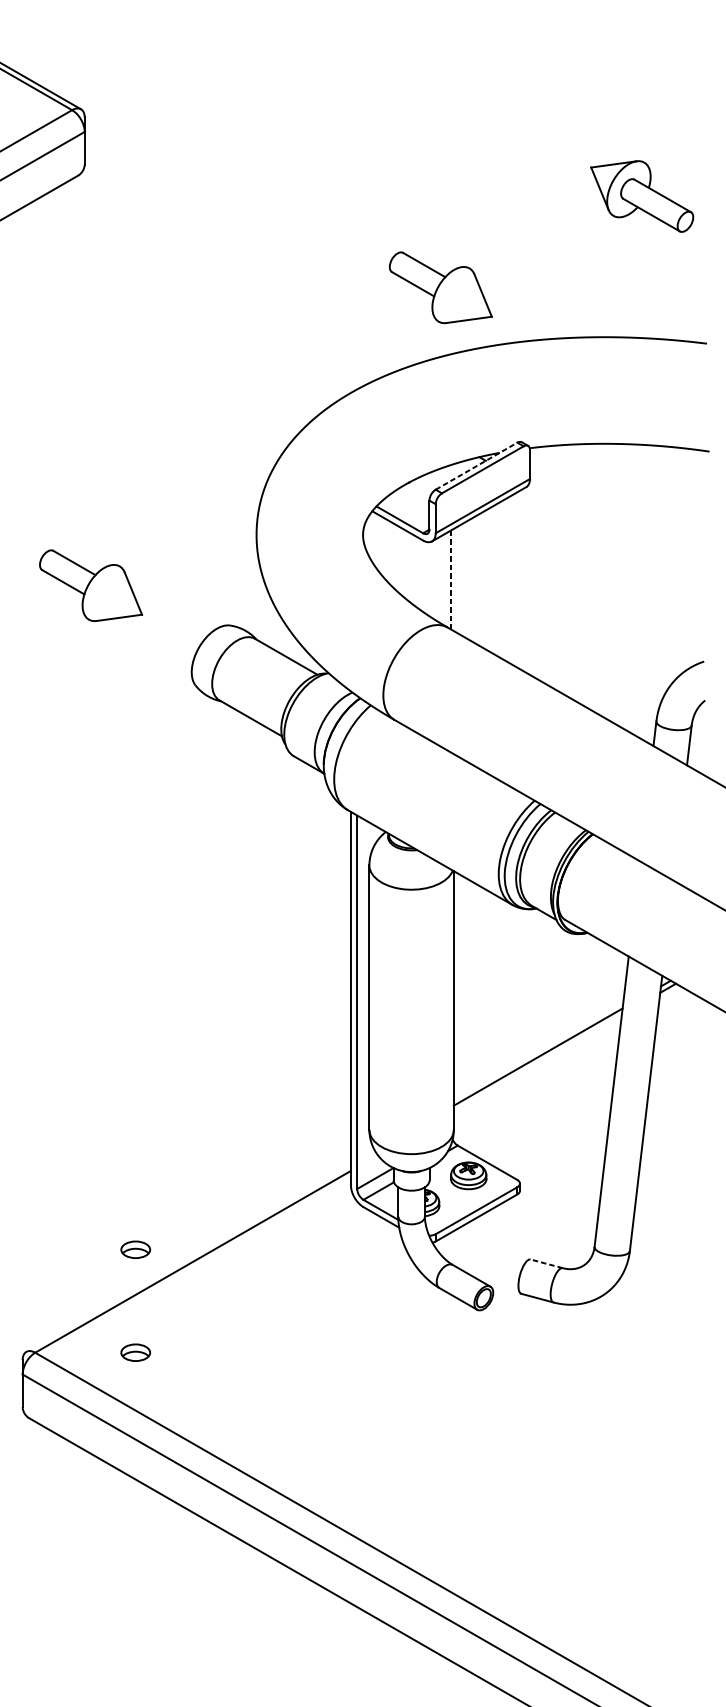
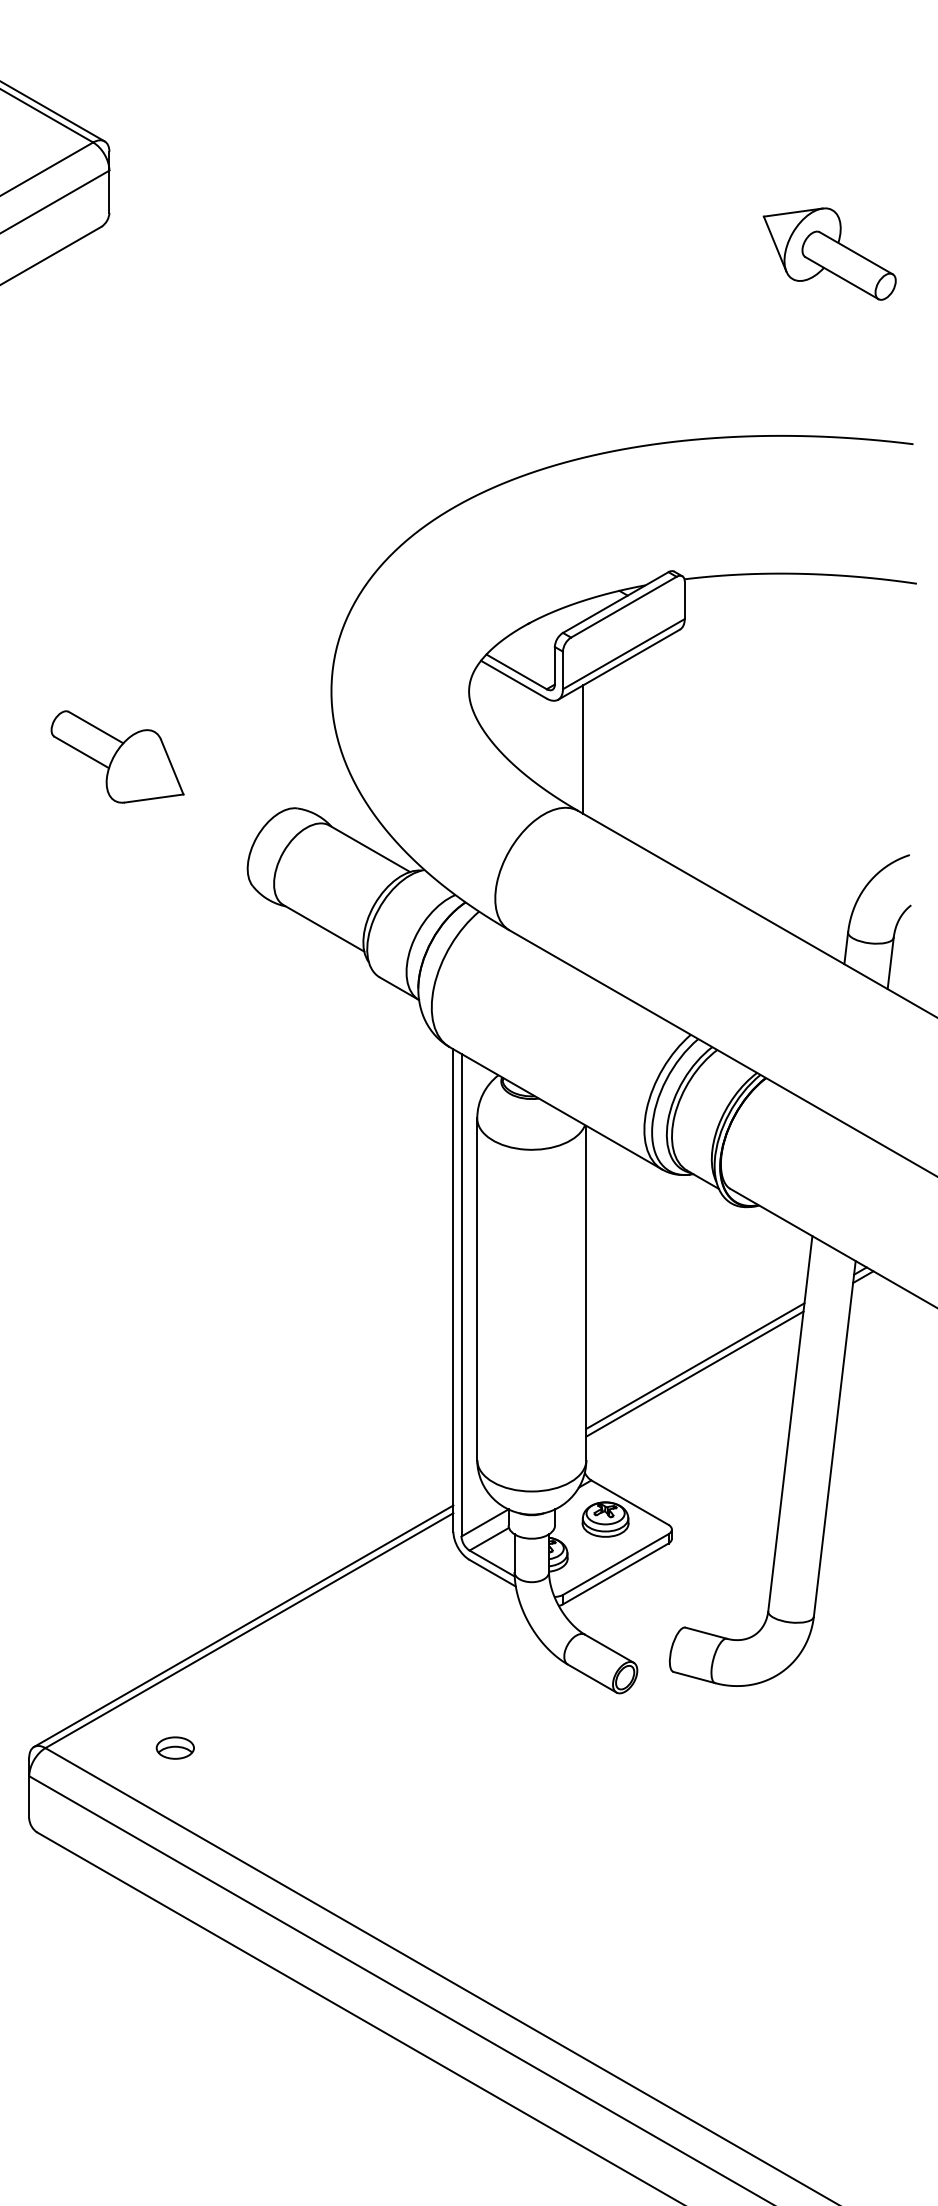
part: (440, 287) -> (569, 371), removed
line: (476, 466) -> (615, 602), dashed -> solid
line: (451, 579) -> (583, 749), dashed -> solid
line: (537, 1062) -> (694, 1373), added
part: (135, 1249) -> (174, 1614), removed
line: (188, 1257) -> (243, 1625), added
line: (546, 1264) -> (706, 1633), dashed -> solid

